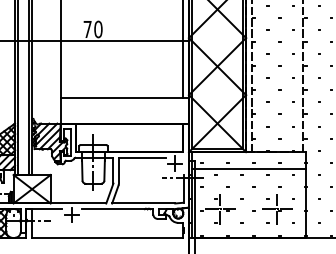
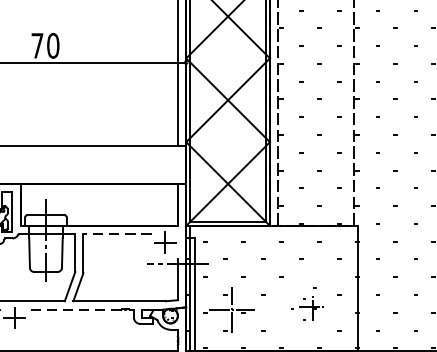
line: (141, 157) -> (116, 233), solid -> dashed
line: (248, 169) -> (273, 251), removed
part: (272, 205) -> (308, 304), size x0.6
line: (113, 209) -> (75, 310), solid -> dashed

